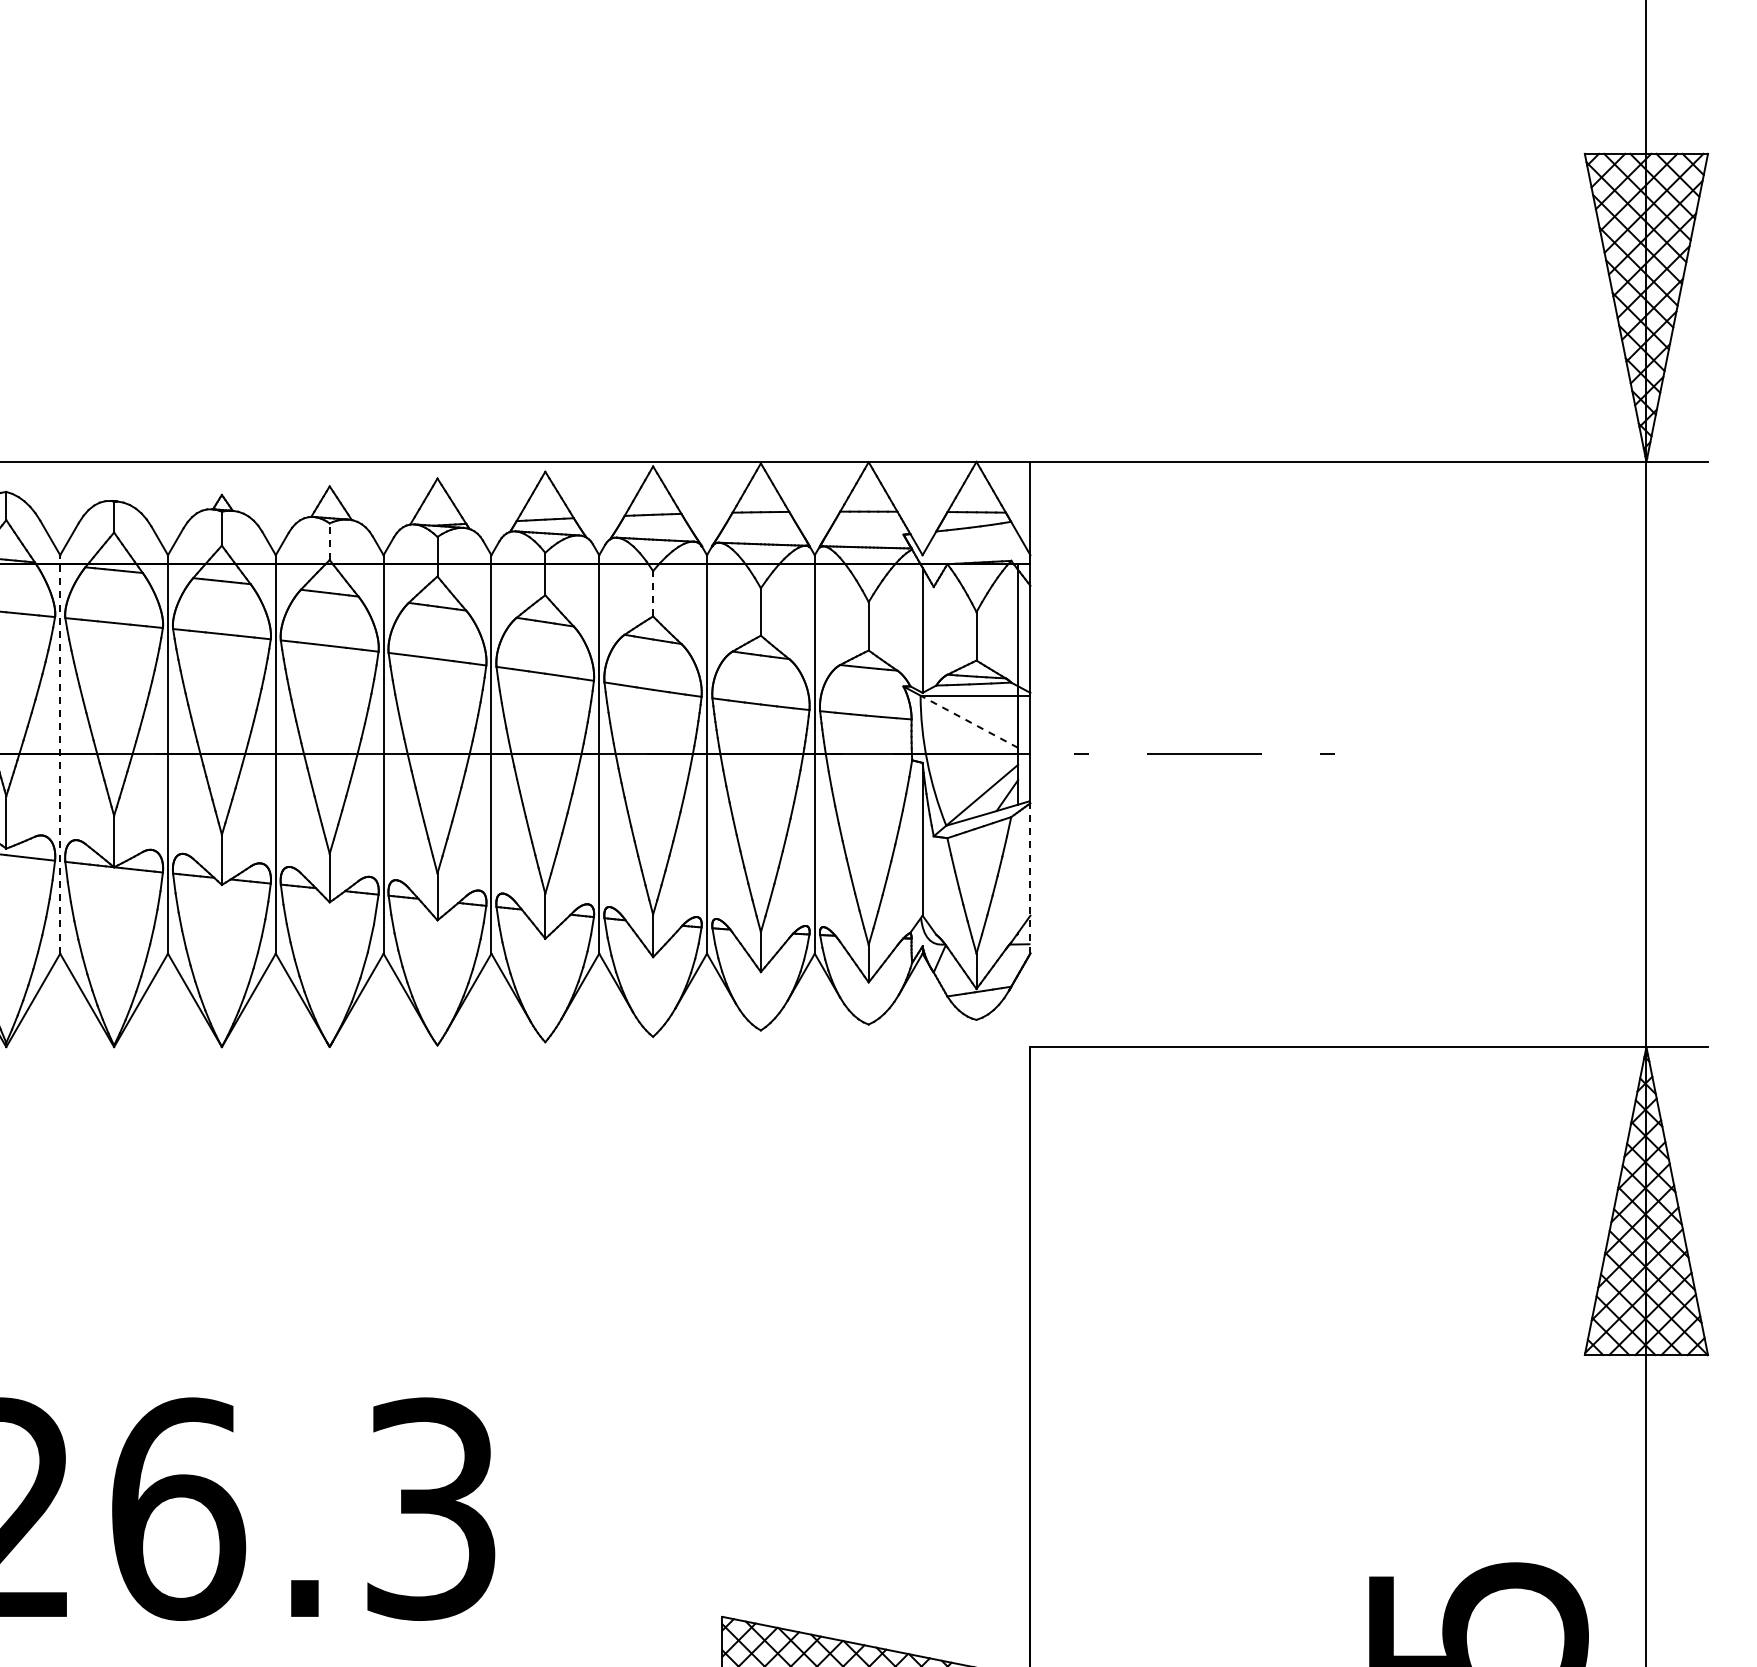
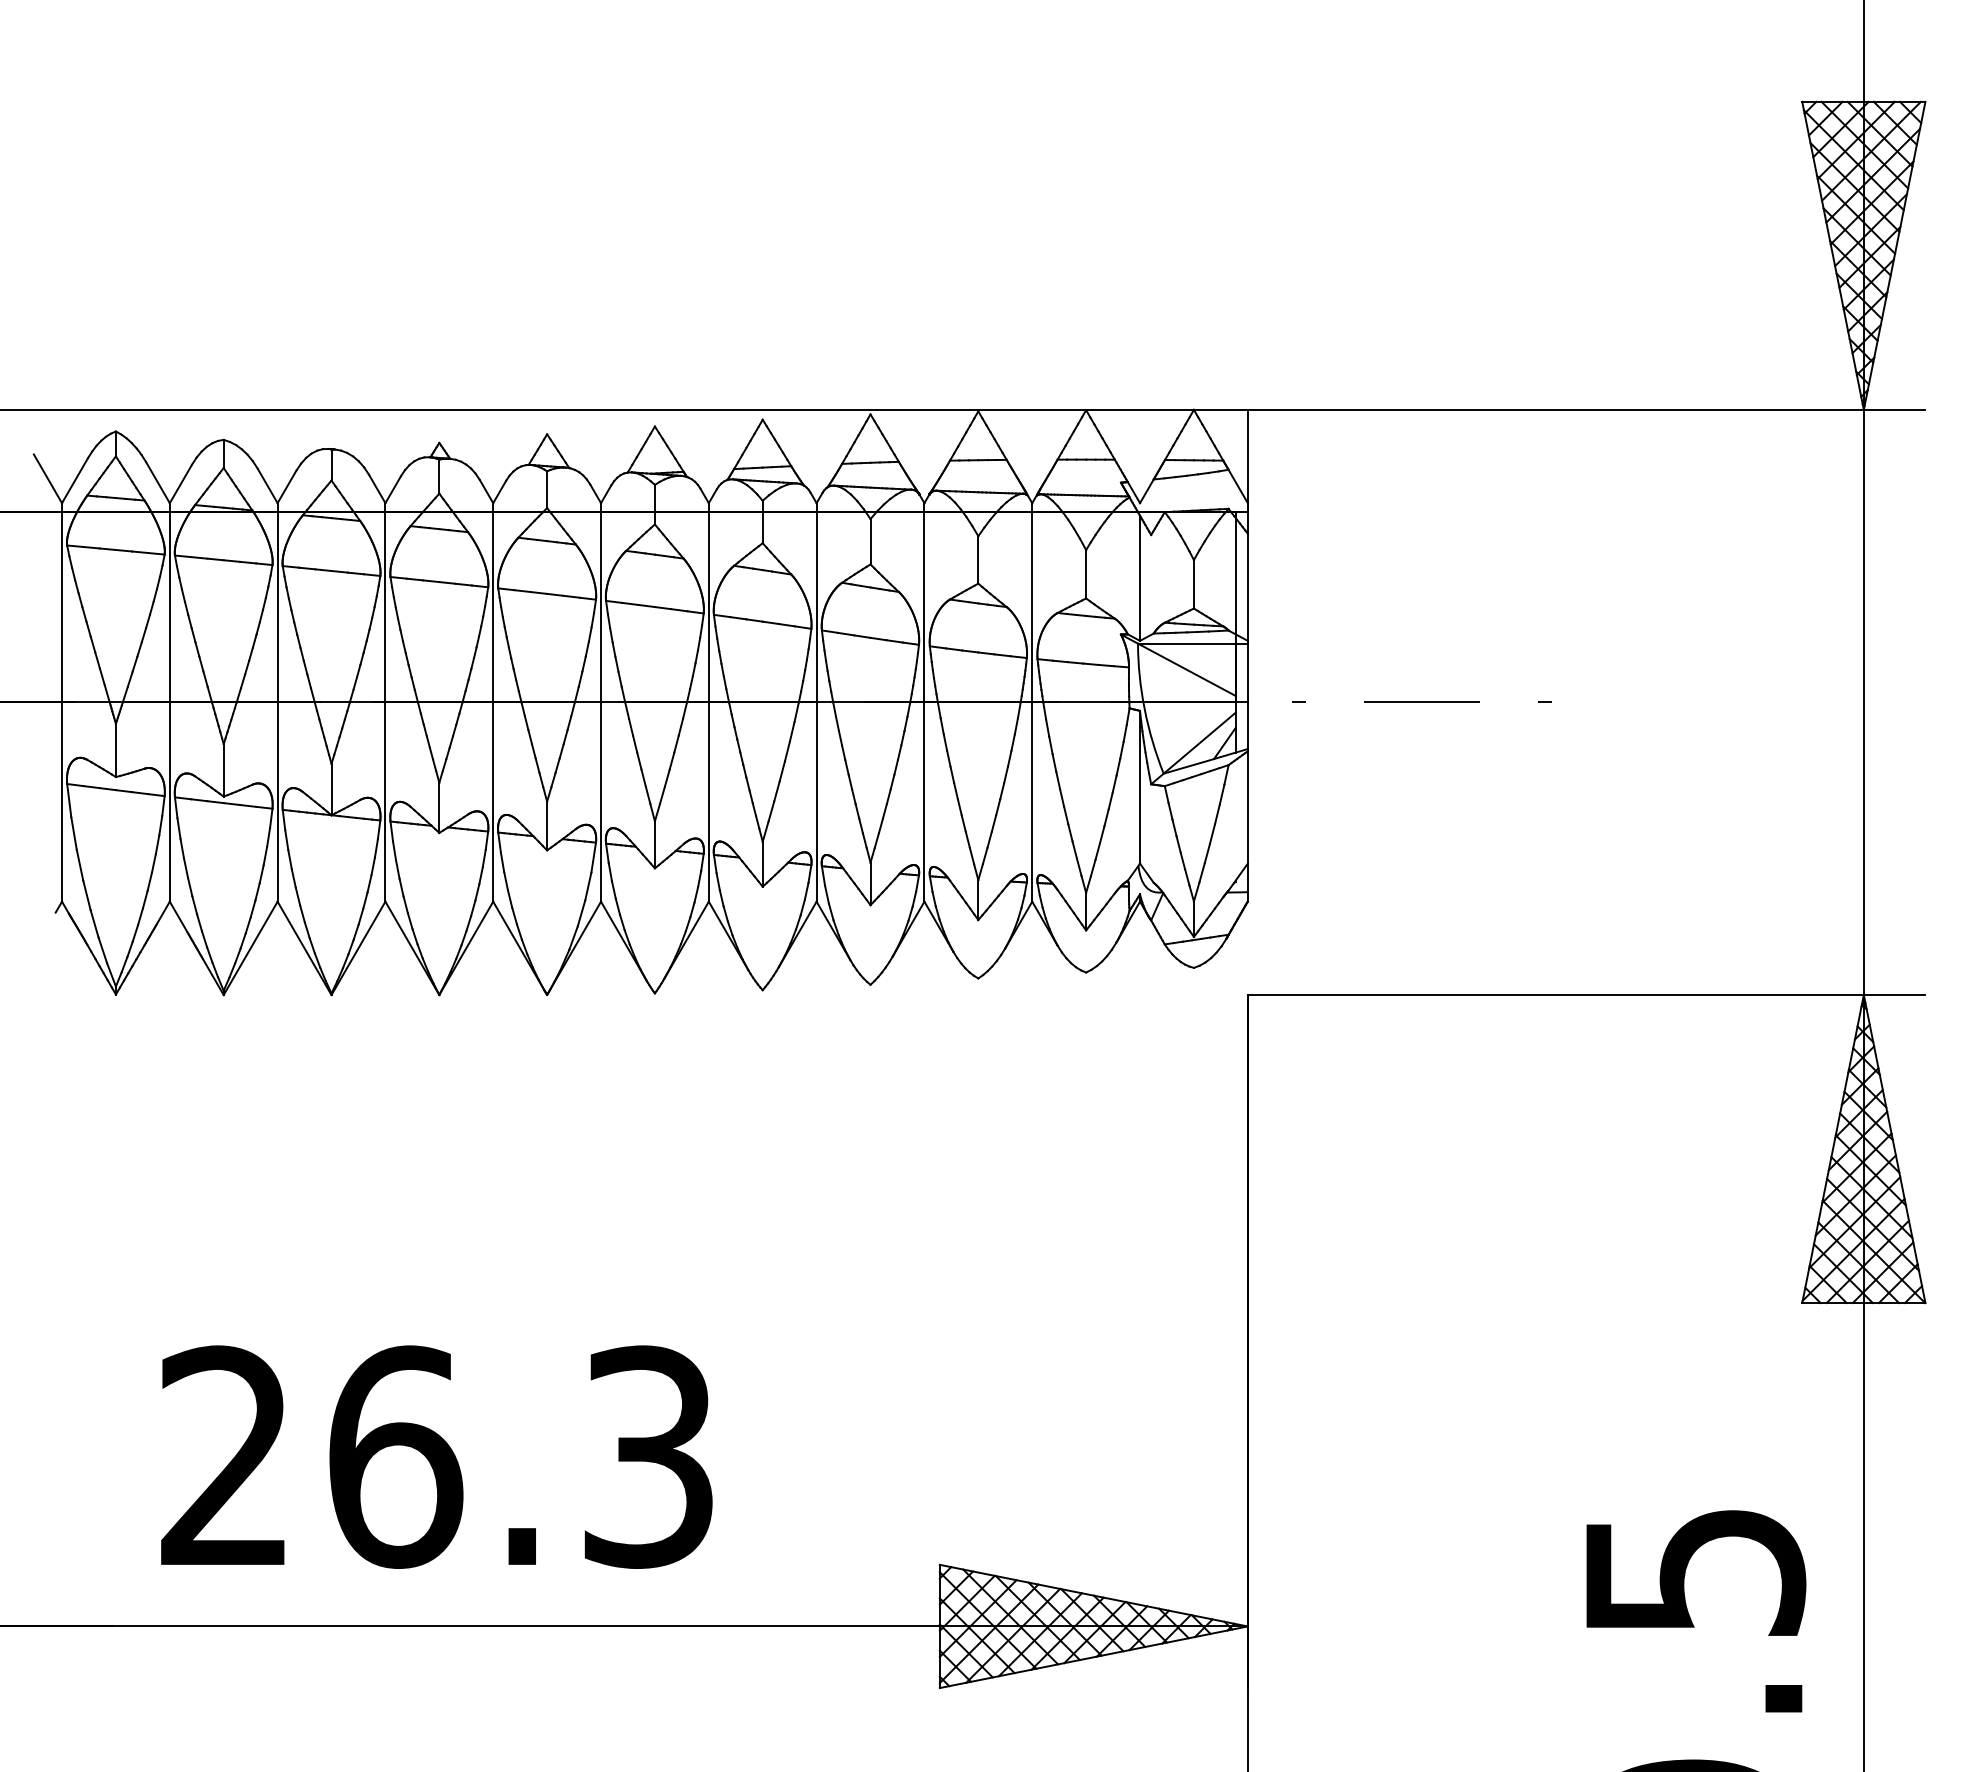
line: (330, 541) -> (547, 489), dashed -> solid
line: (653, 593) -> (870, 541), dashed -> solid
line: (969, 721) -> (1186, 669), dashed -> solid
line: (60, 753) -> (277, 701), dashed -> solid
line: (1030, 876) -> (1247, 824), dashed -> solid

